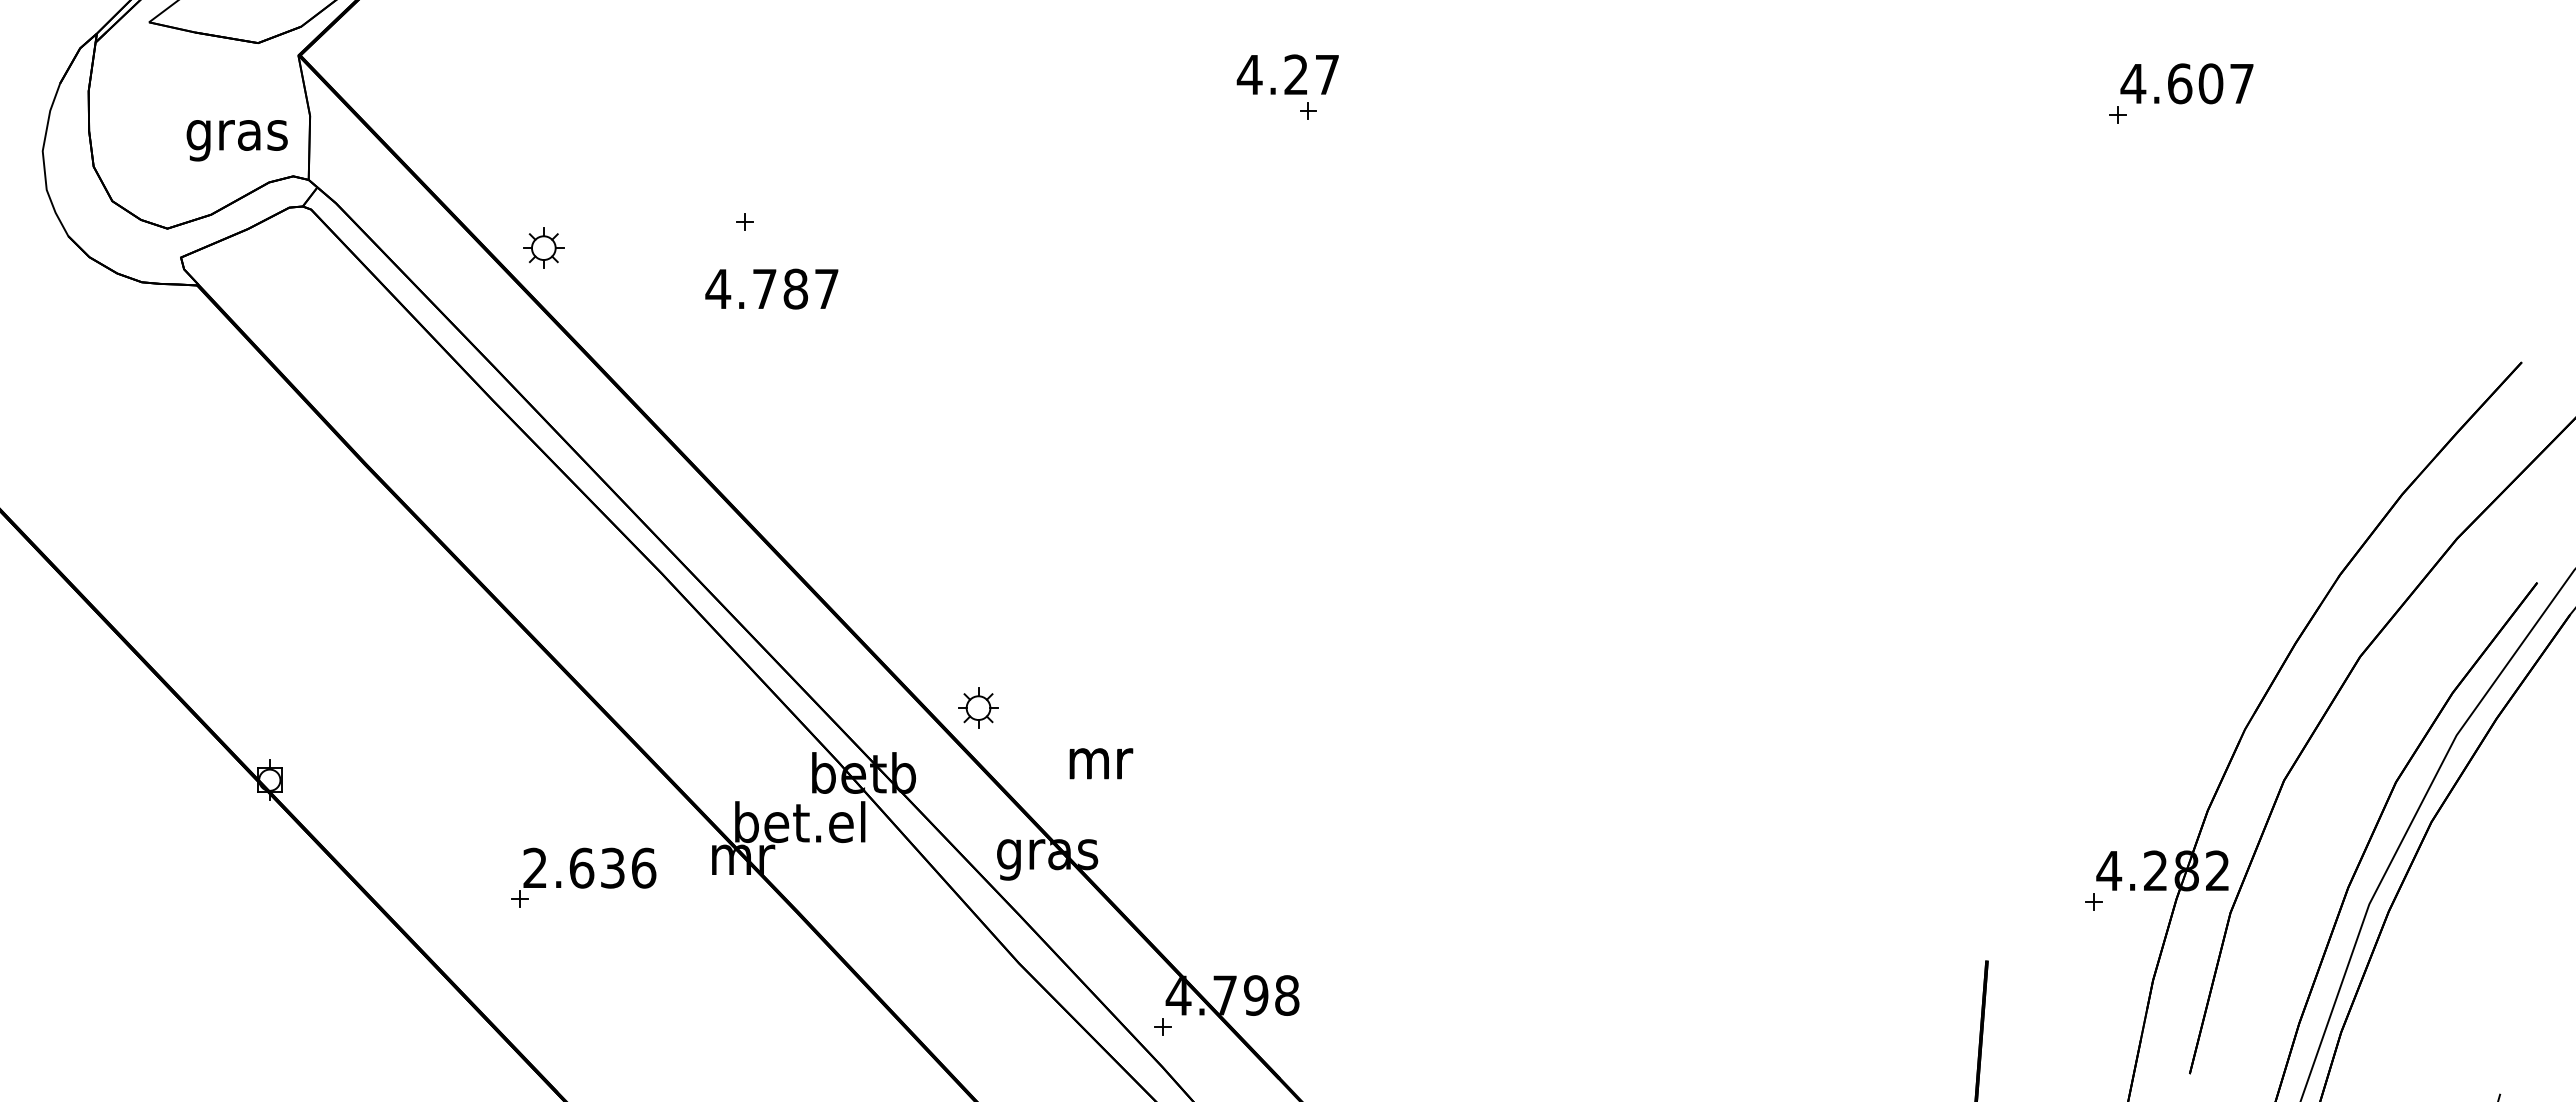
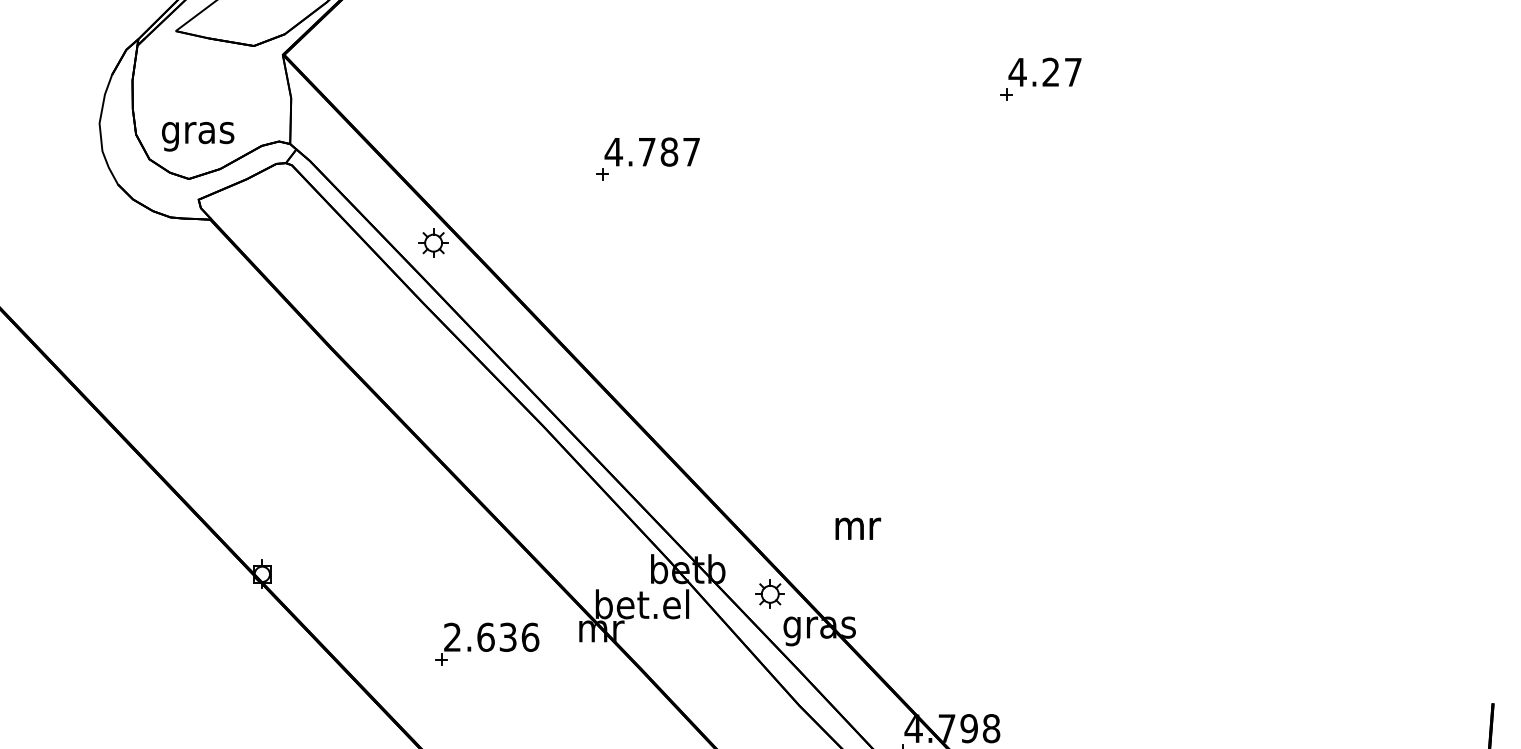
text: (1287, 74) -> (1044, 72), moved
text: (236, 140) -> (197, 136), moved
part: (543, 247) -> (433, 242), moved
text: (771, 288) -> (651, 151), moved
part: (978, 707) -> (770, 593), moved
text: (1101, 763) -> (858, 528), moved

